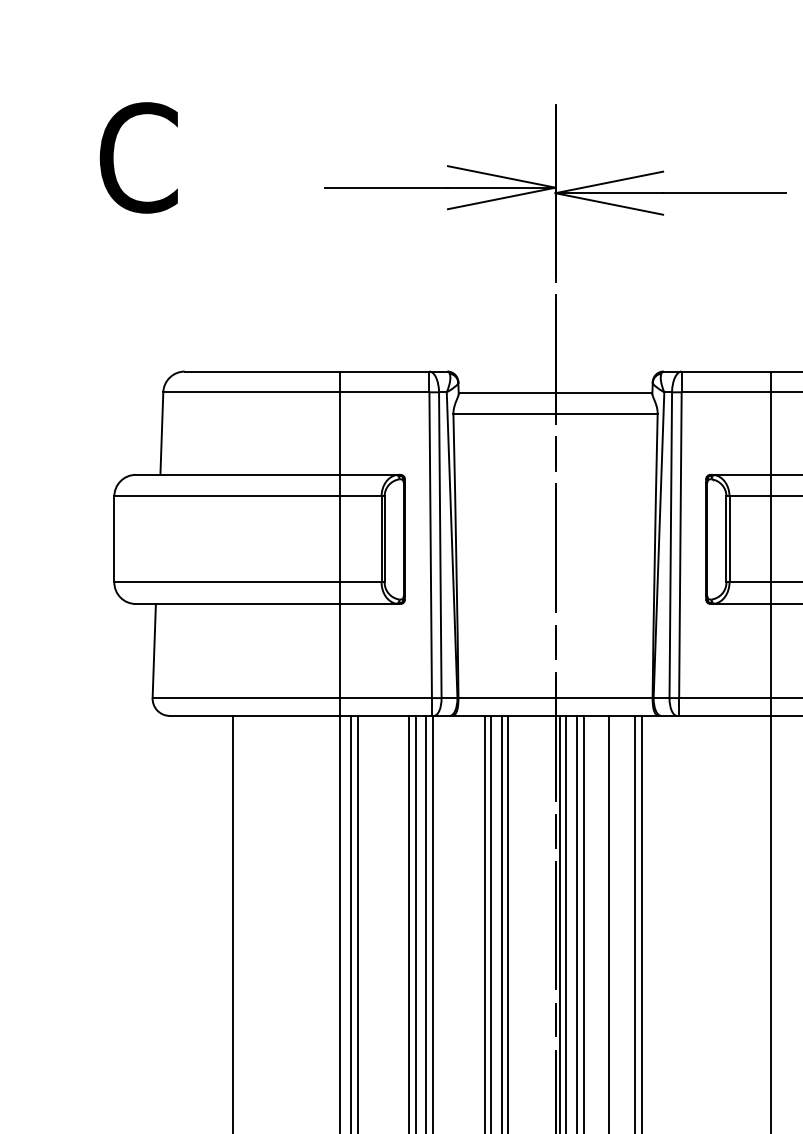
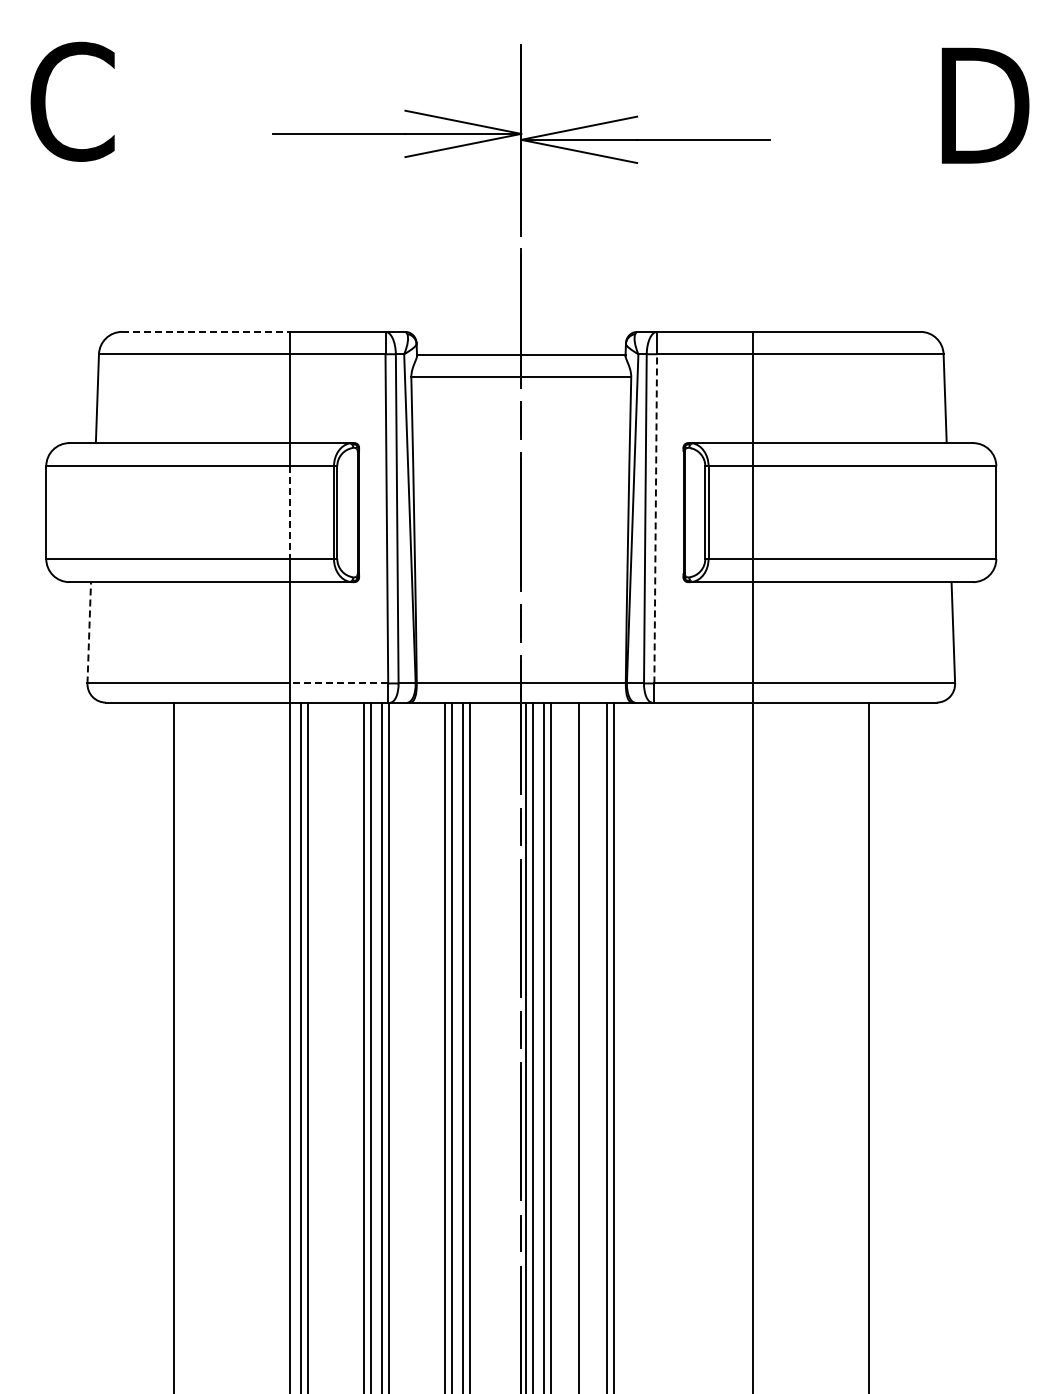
line: (262, 371) -> (205, 331), solid -> dashed
line: (340, 540) -> (289, 513), solid -> dashed
line: (680, 544) -> (655, 518), solid -> dashed
line: (154, 650) -> (89, 632), solid -> dashed
line: (385, 698) -> (338, 683), solid -> dashed

